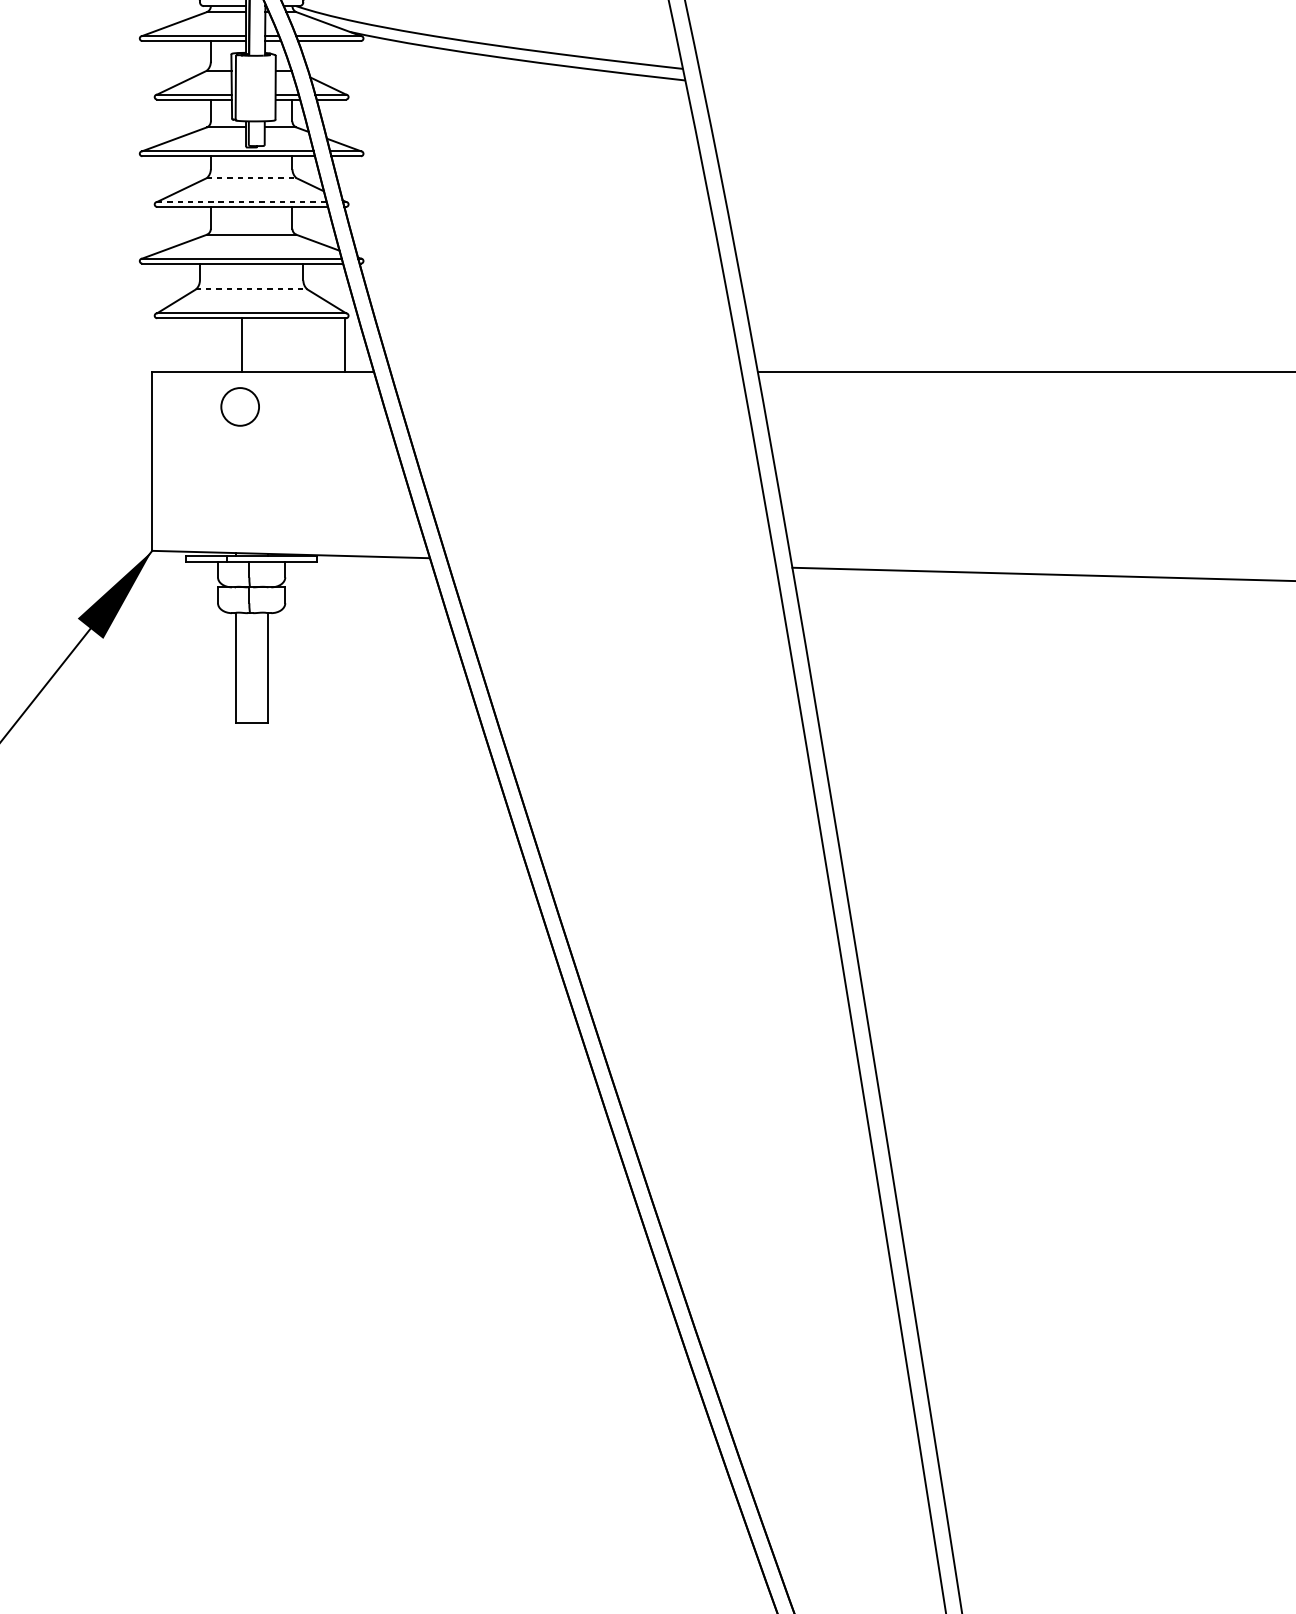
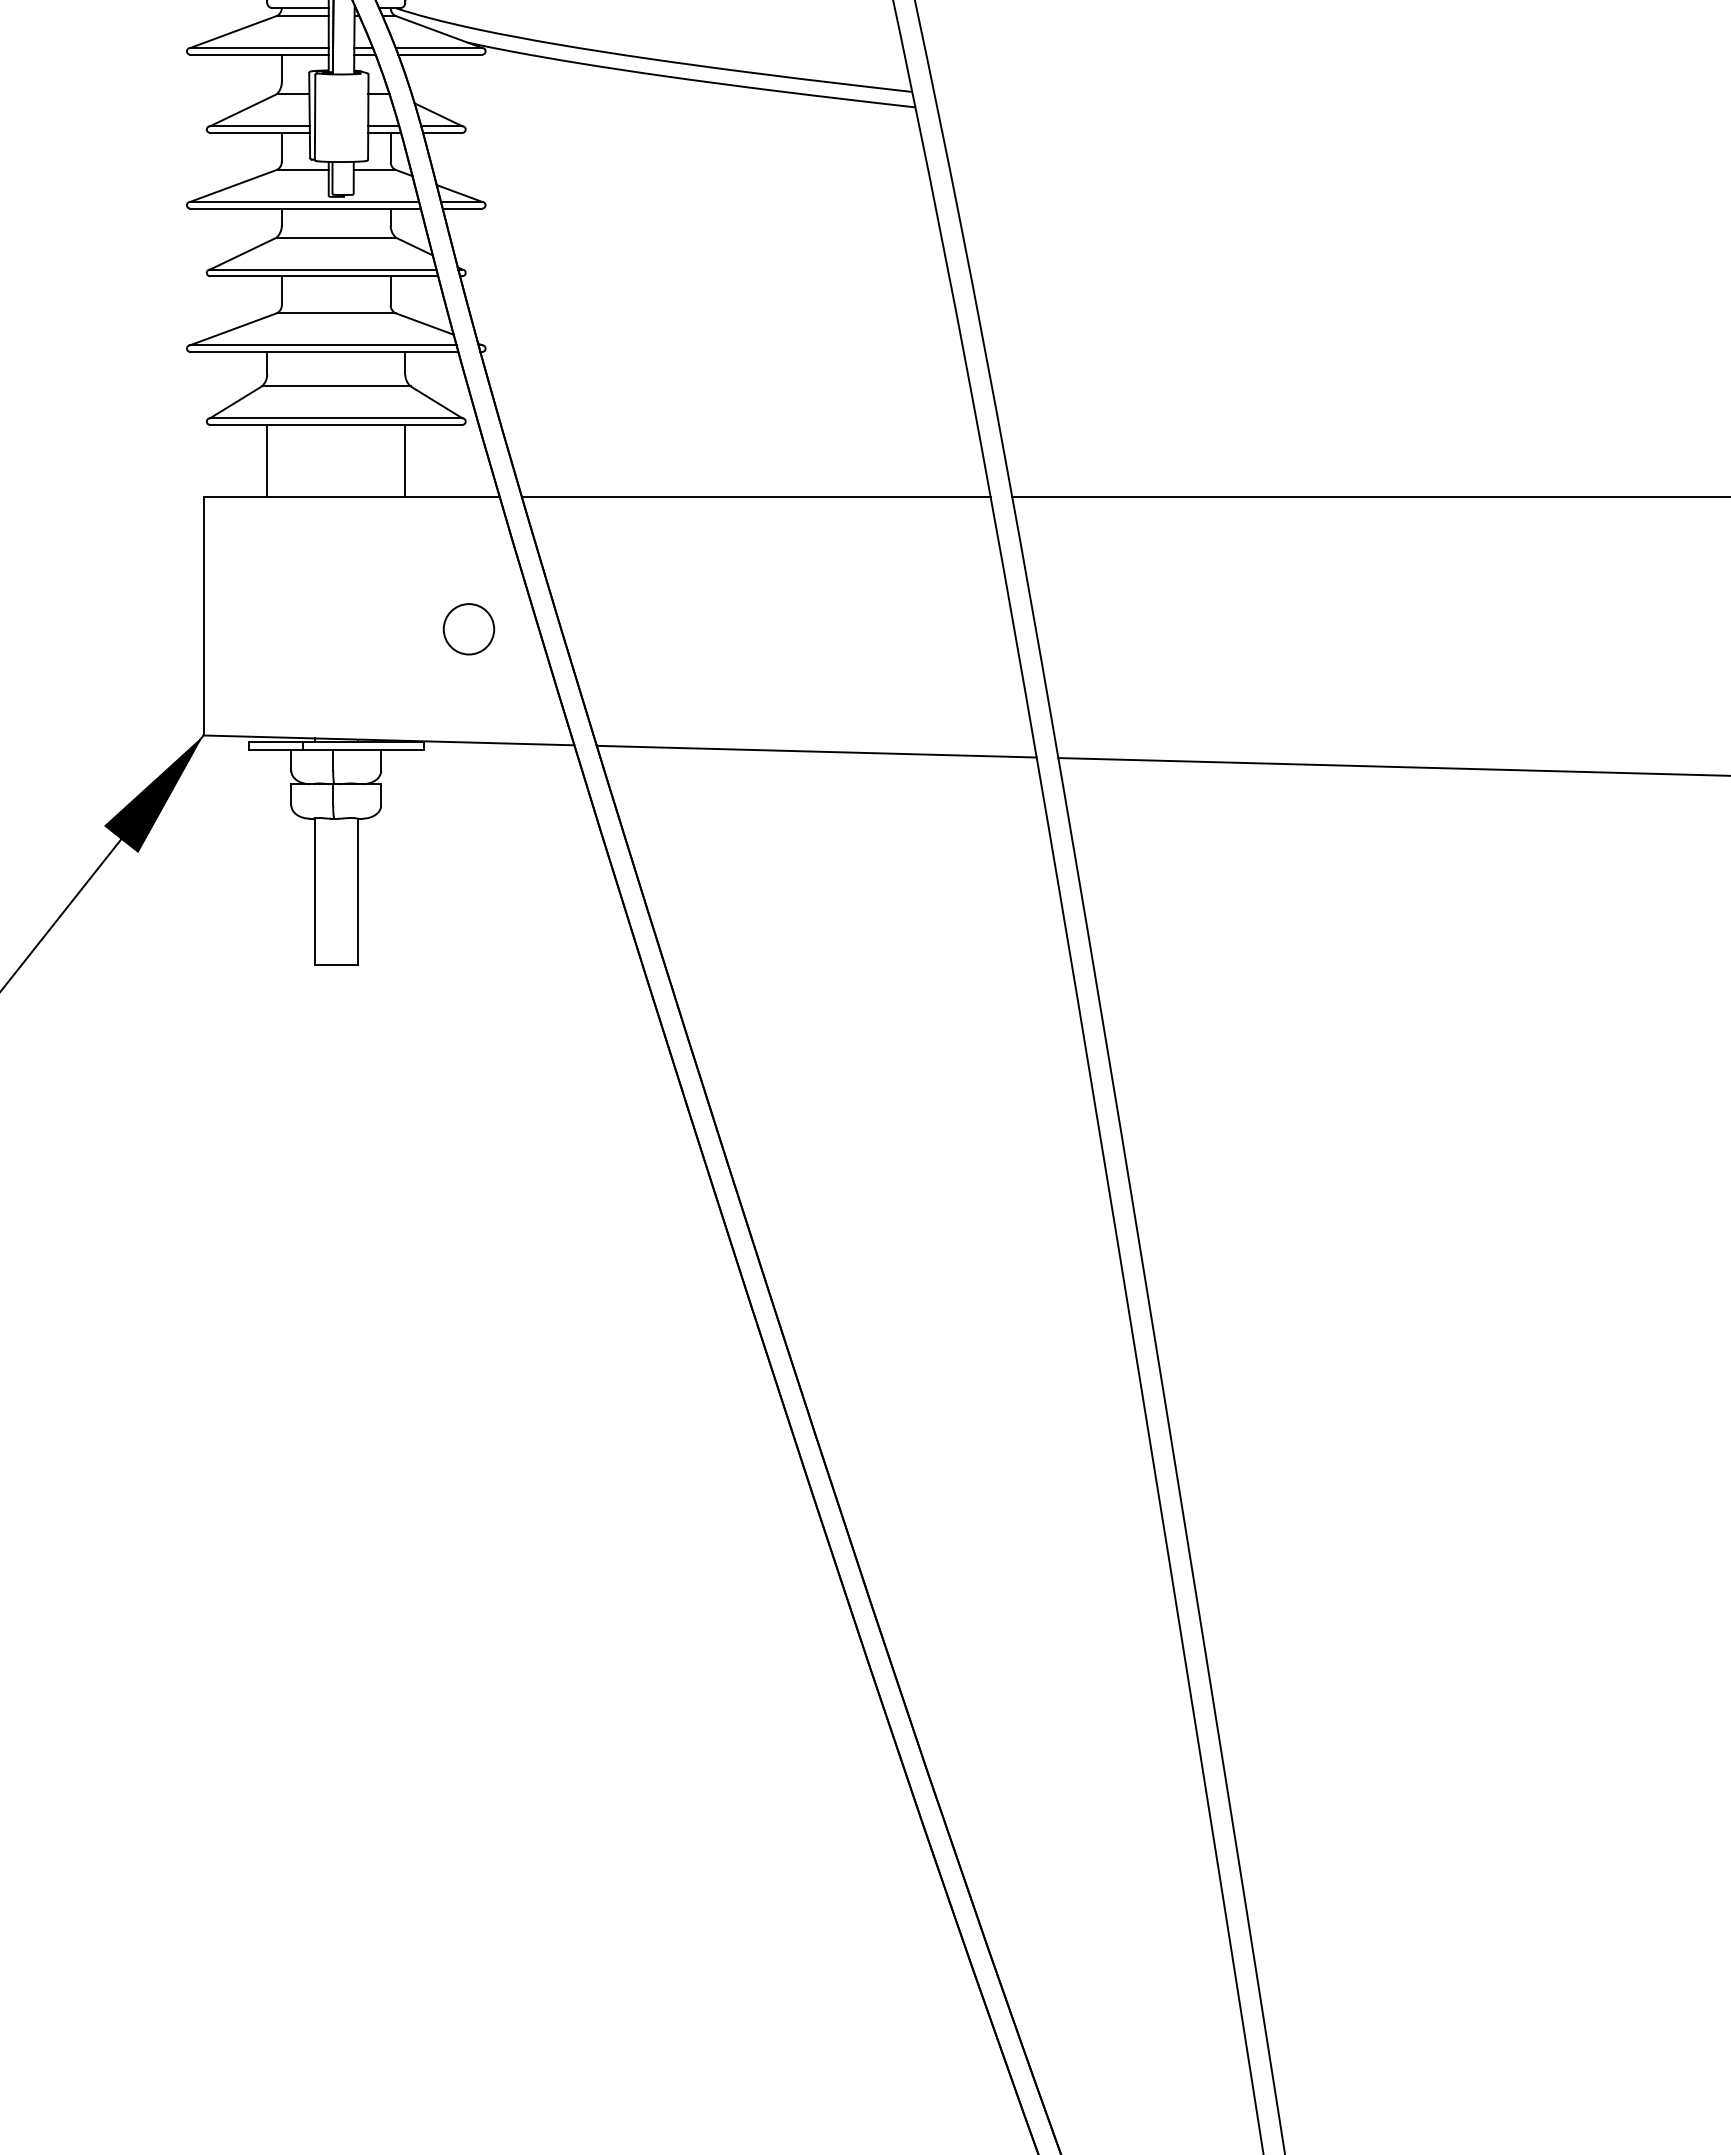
line: (251, 177) -> (336, 237), dashed -> solid
line: (242, 201) -> (323, 269), dashed -> solid
line: (251, 289) -> (336, 386), dashed -> solid
line: (242, 344) -> (267, 460), moved
line: (345, 344) -> (405, 460), moved
line: (565, 371) -> (755, 496), added
circle: (239, 407) -> (468, 629), moved
line: (611, 562) -> (816, 751), added

